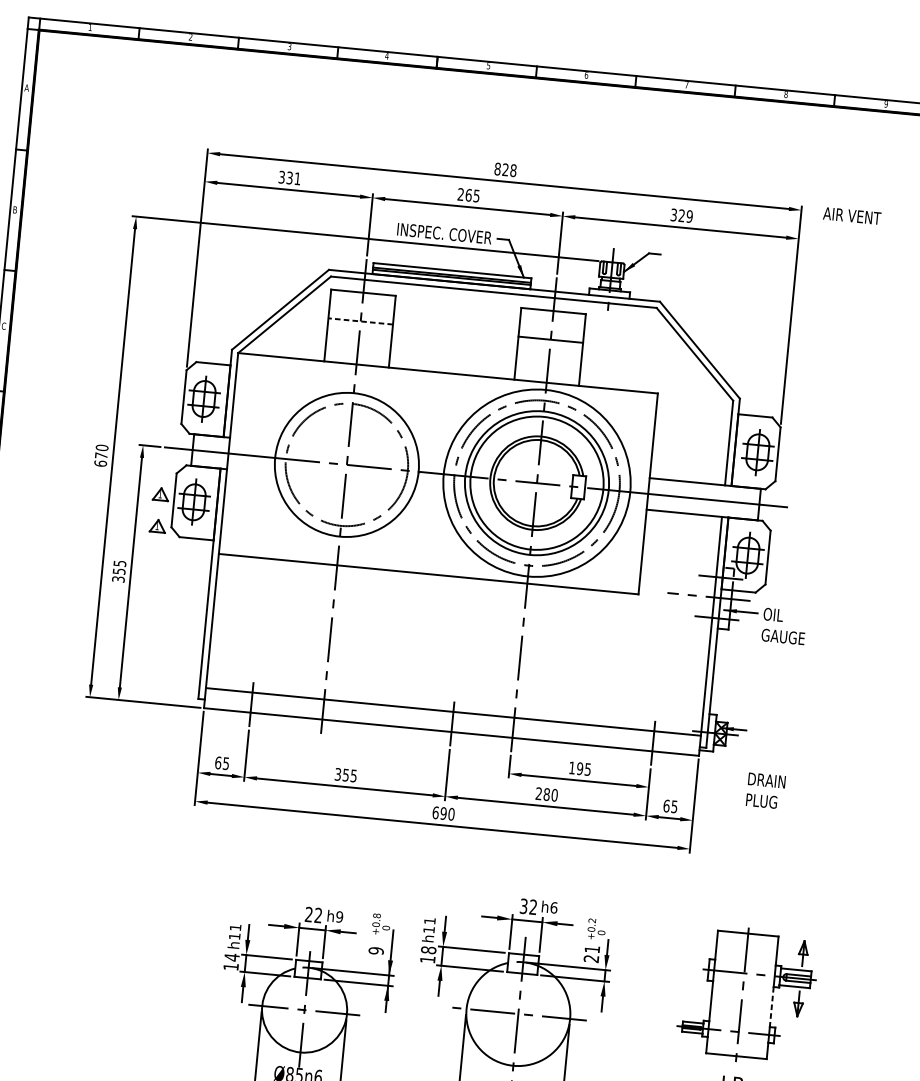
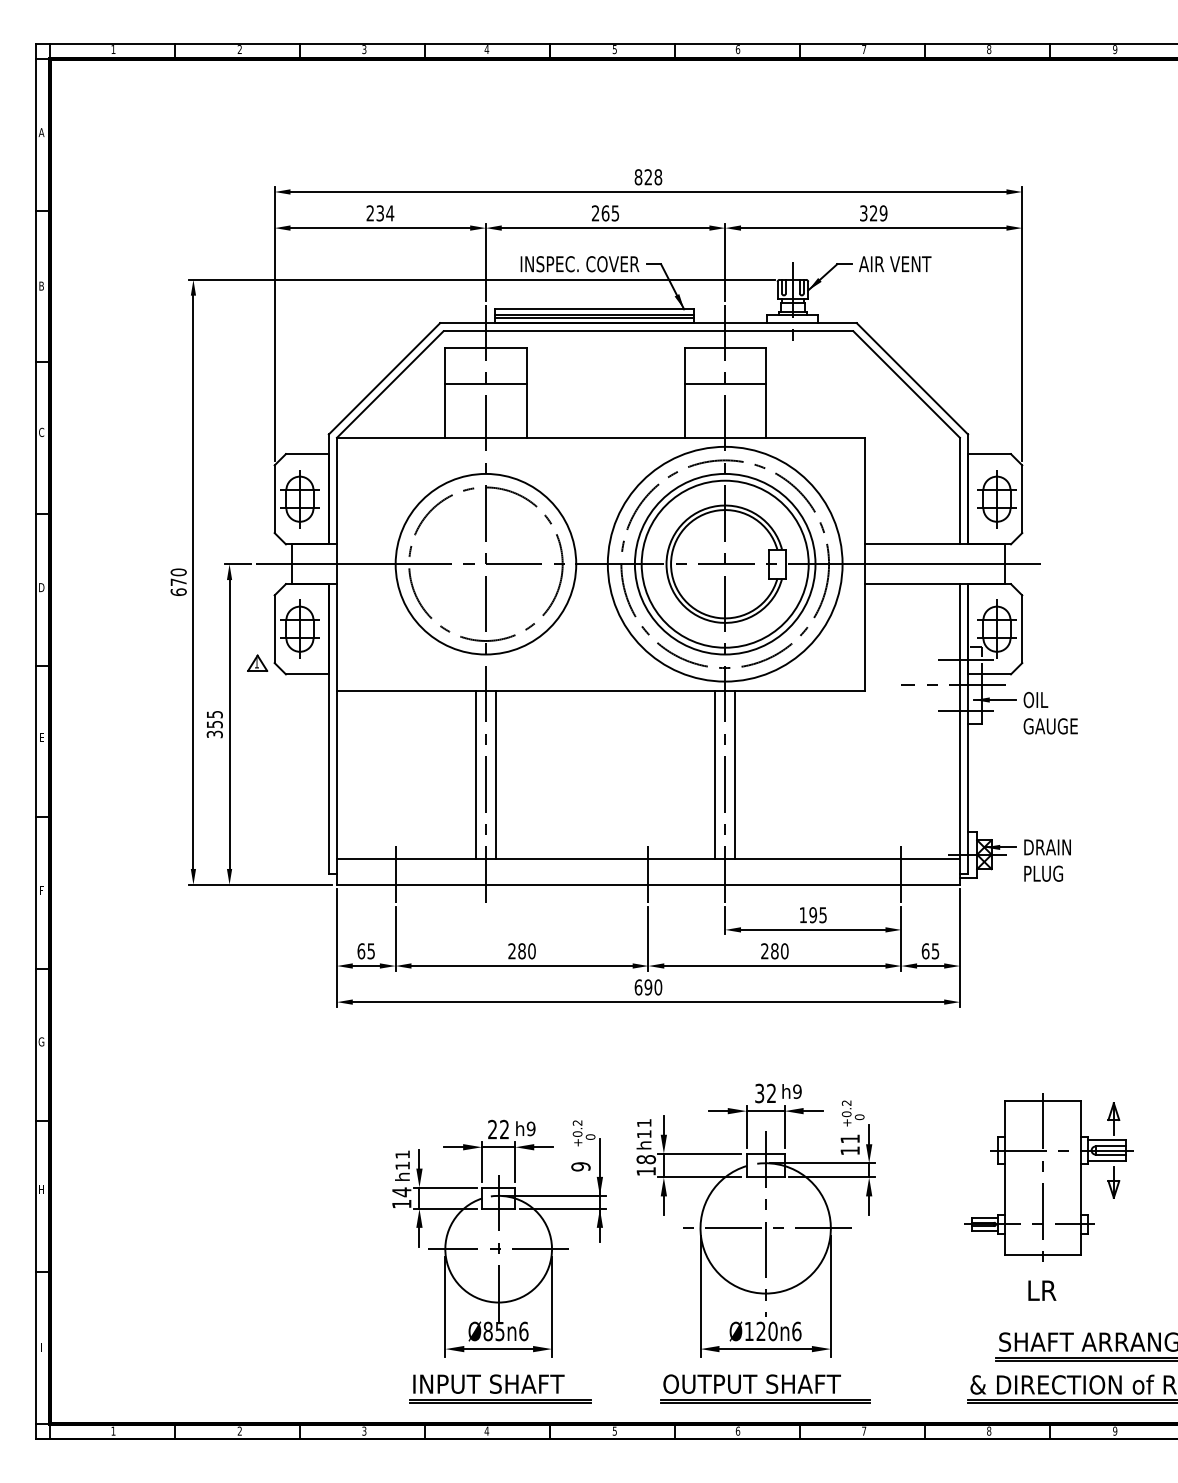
text: (289, 178) -> (380, 213), 331 -> 234
text: (852, 215) -> (895, 263), moved
line: (360, 321) -> (485, 383), dashed -> solid
part: (160, 493) -> (257, 622), removed
line: (323, 631) -> (476, 774), added
line: (338, 632) -> (495, 774), added
line: (513, 649) -> (715, 774), added
line: (529, 651) -> (735, 774), added
text: (345, 775) -> (521, 951), 355 -> 280
text: (765, 790) -> (1047, 860), moved
text: (554, 907) -> (797, 1091), h6 -> h9
text: (376, 915) -> (577, 1122), +0.8 -> +0.2
text: (590, 958) -> (849, 1150), 21 -> 11
line: (771, 1007) -> (1080, 1189), dashed -> solid

